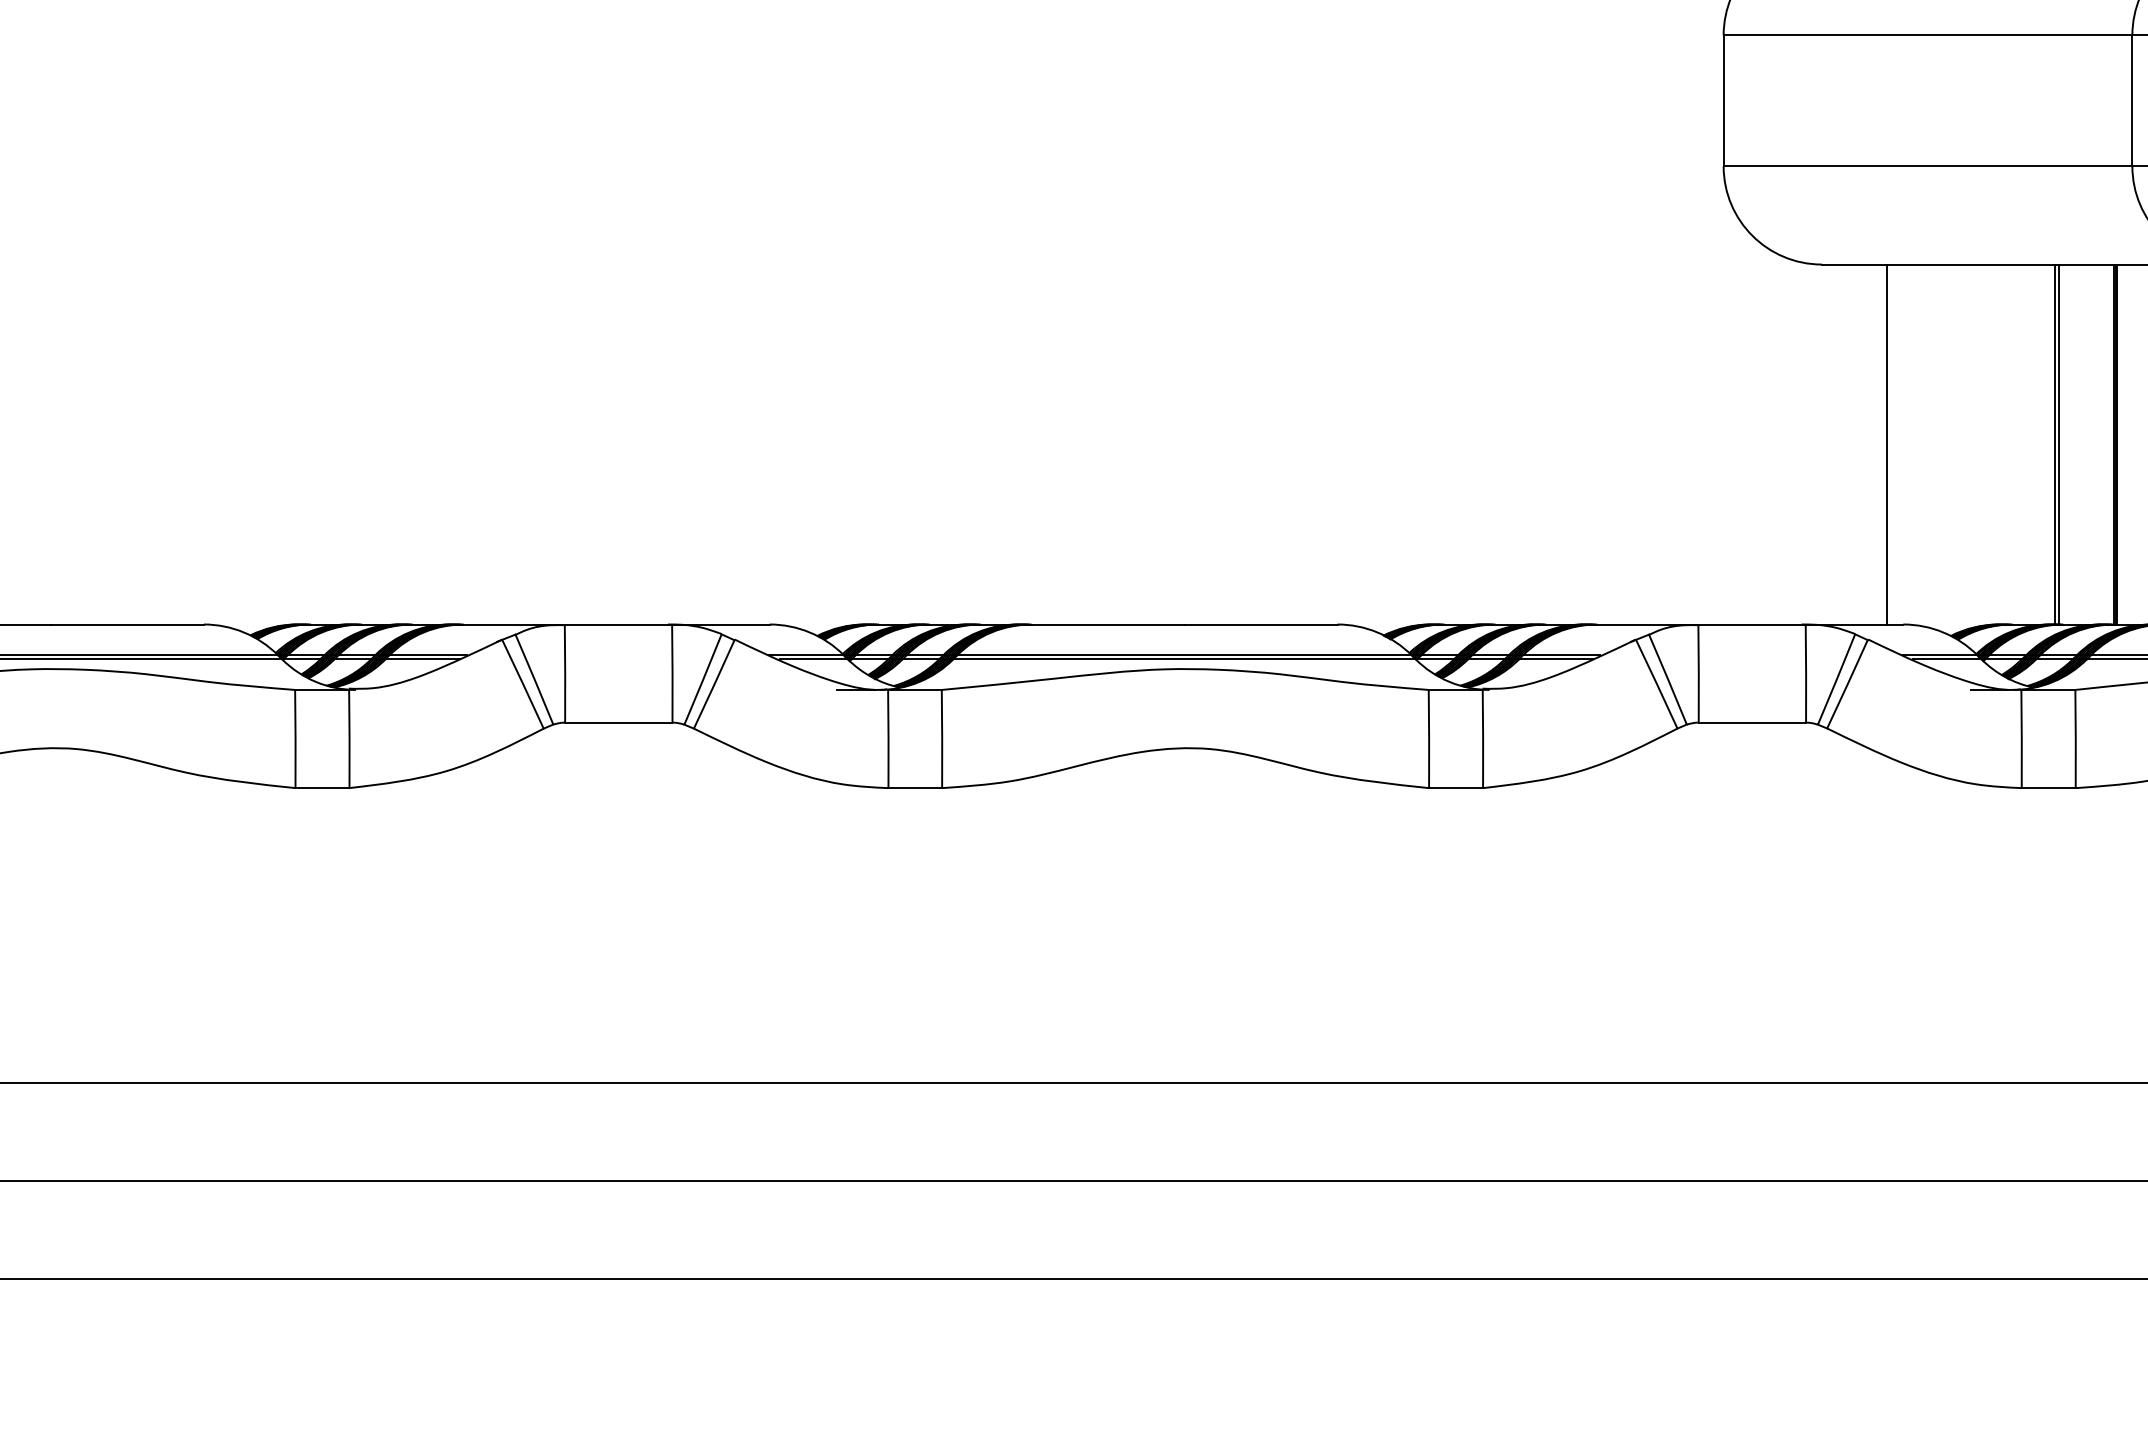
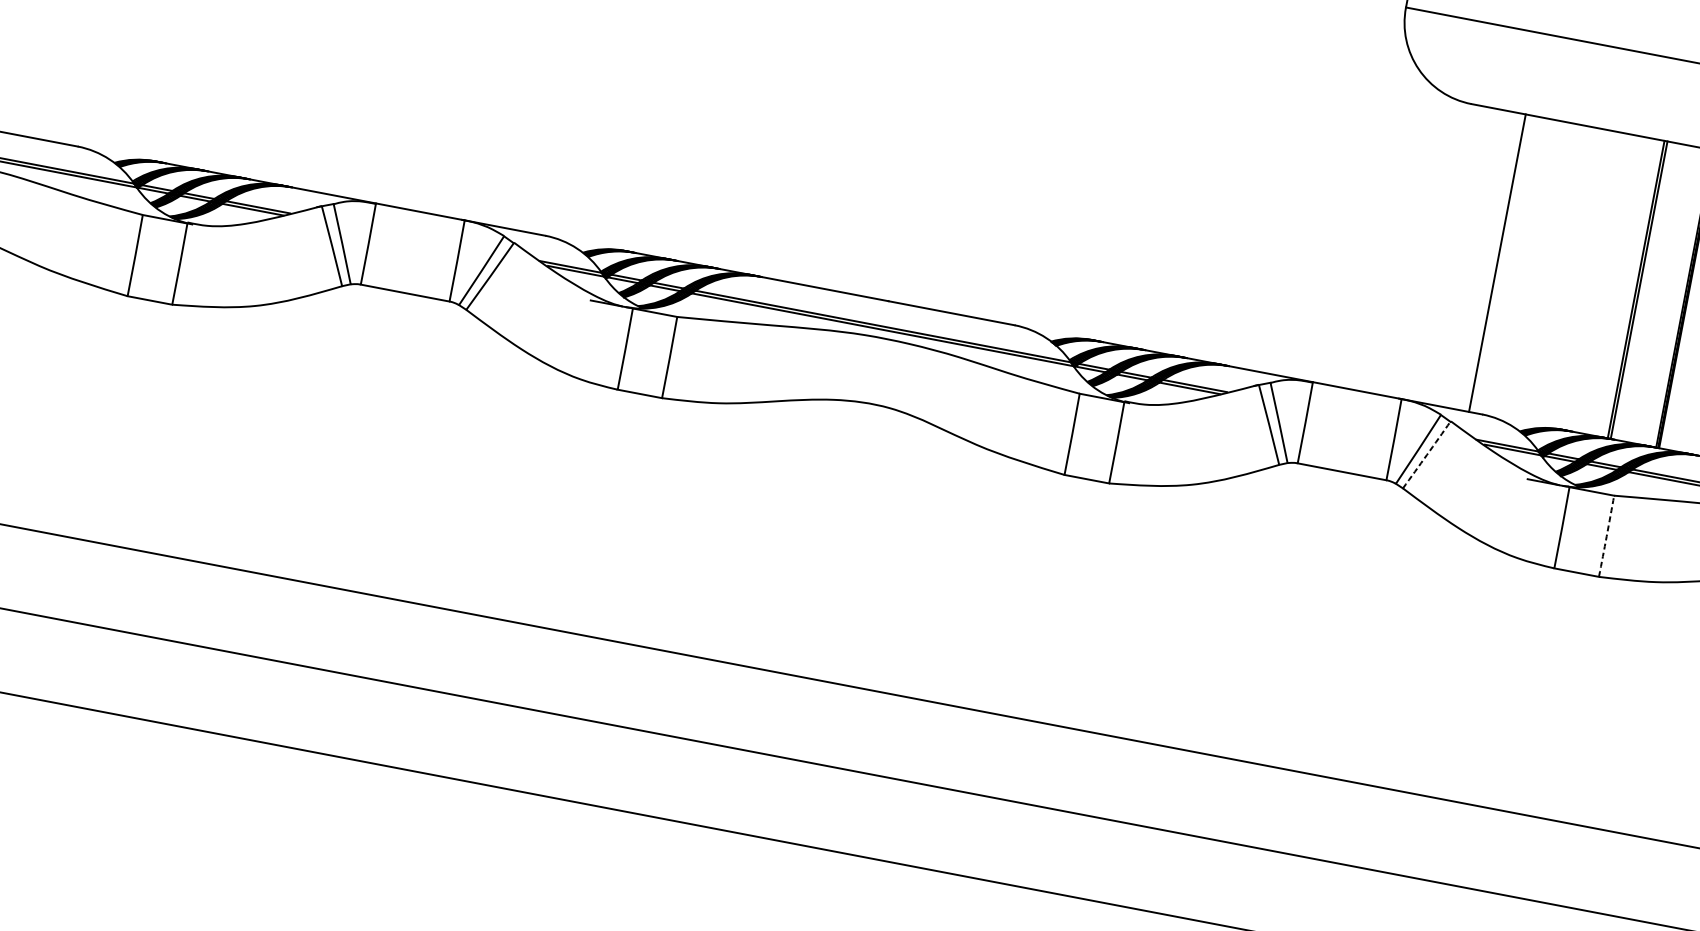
arc: (1847, 684) -> (1426, 455), solid -> dashed
arc: (2075, 738) -> (1606, 535), solid -> dashed

